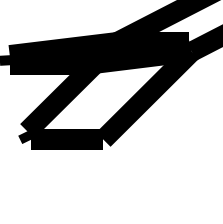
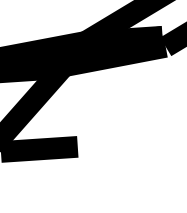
fill: (147, 95) -> (121, 96), removed

